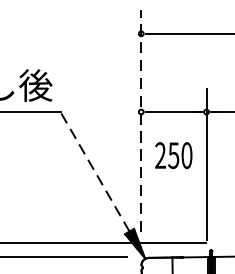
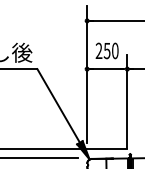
line: (141, 120) -> (87, 74), dashed -> solid
text: (172, 154) -> (106, 50), moved
line: (94, 171) -> (58, 105), dashed -> solid

